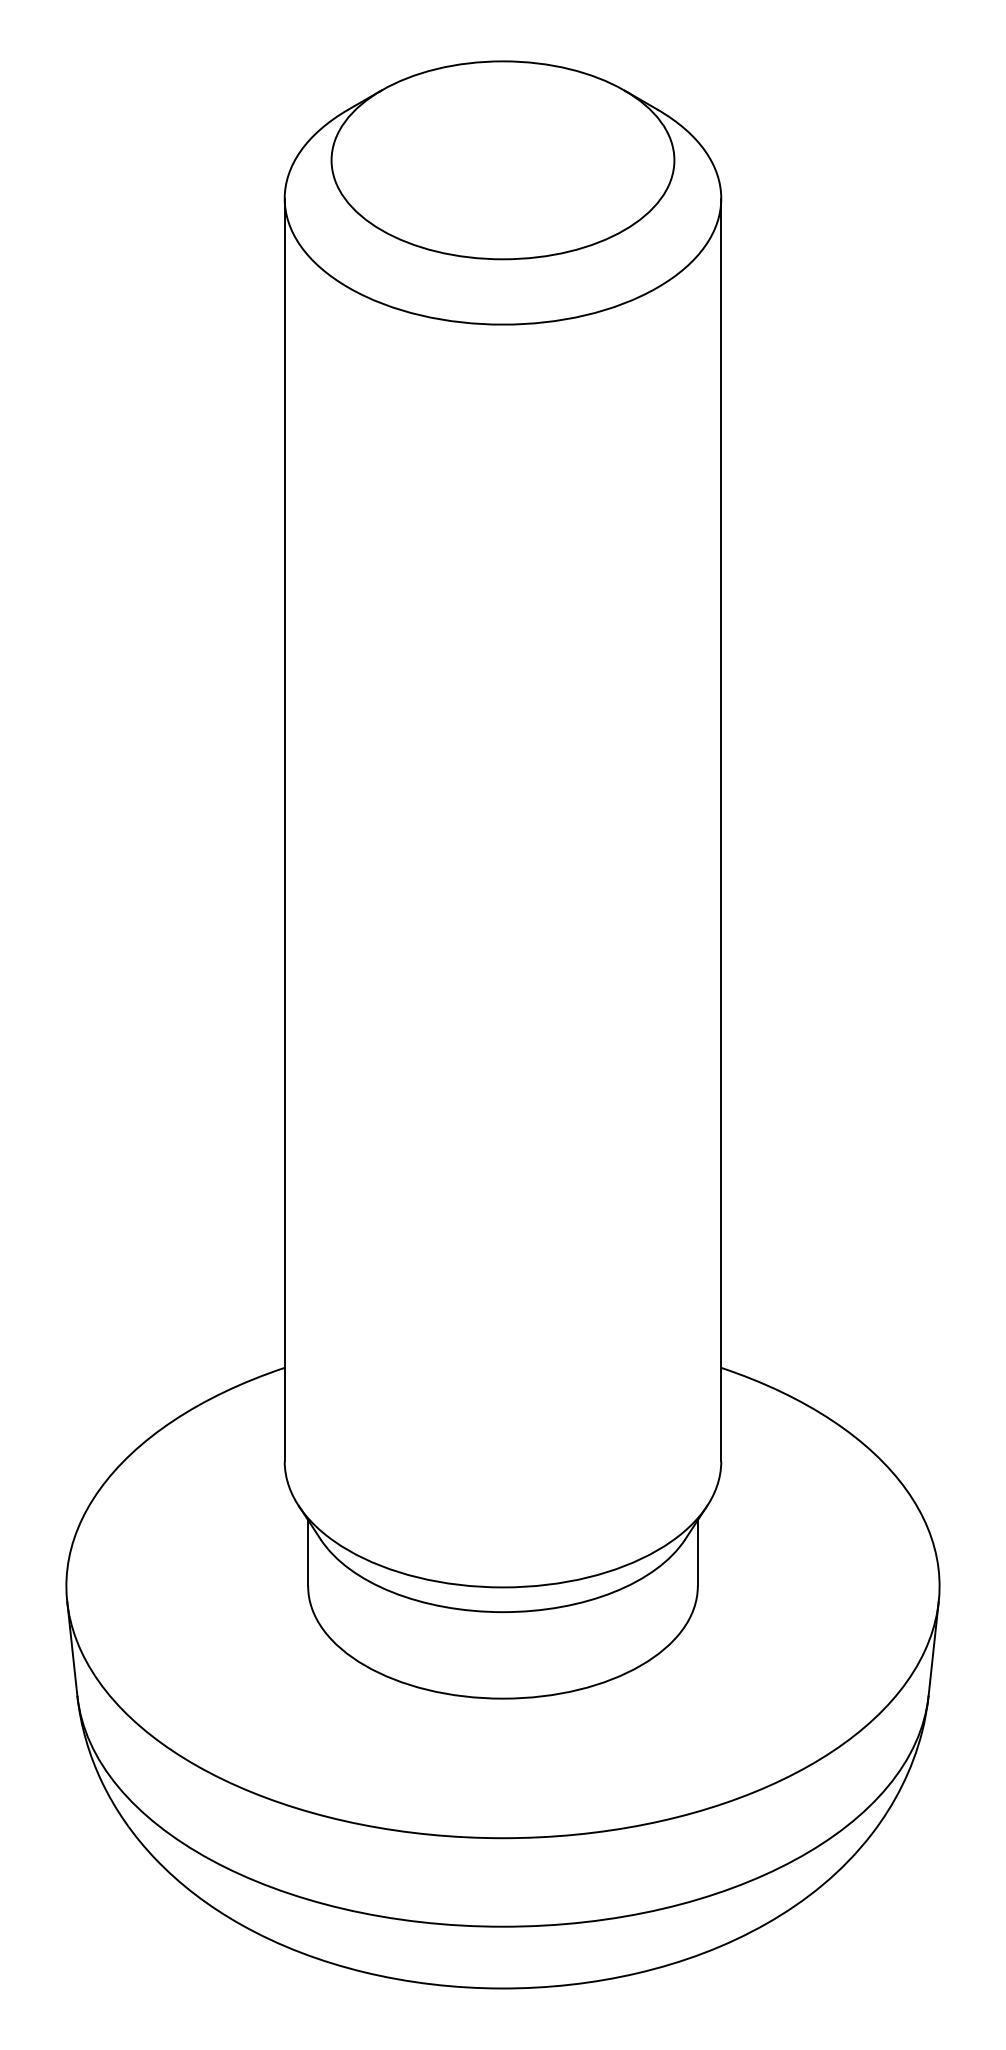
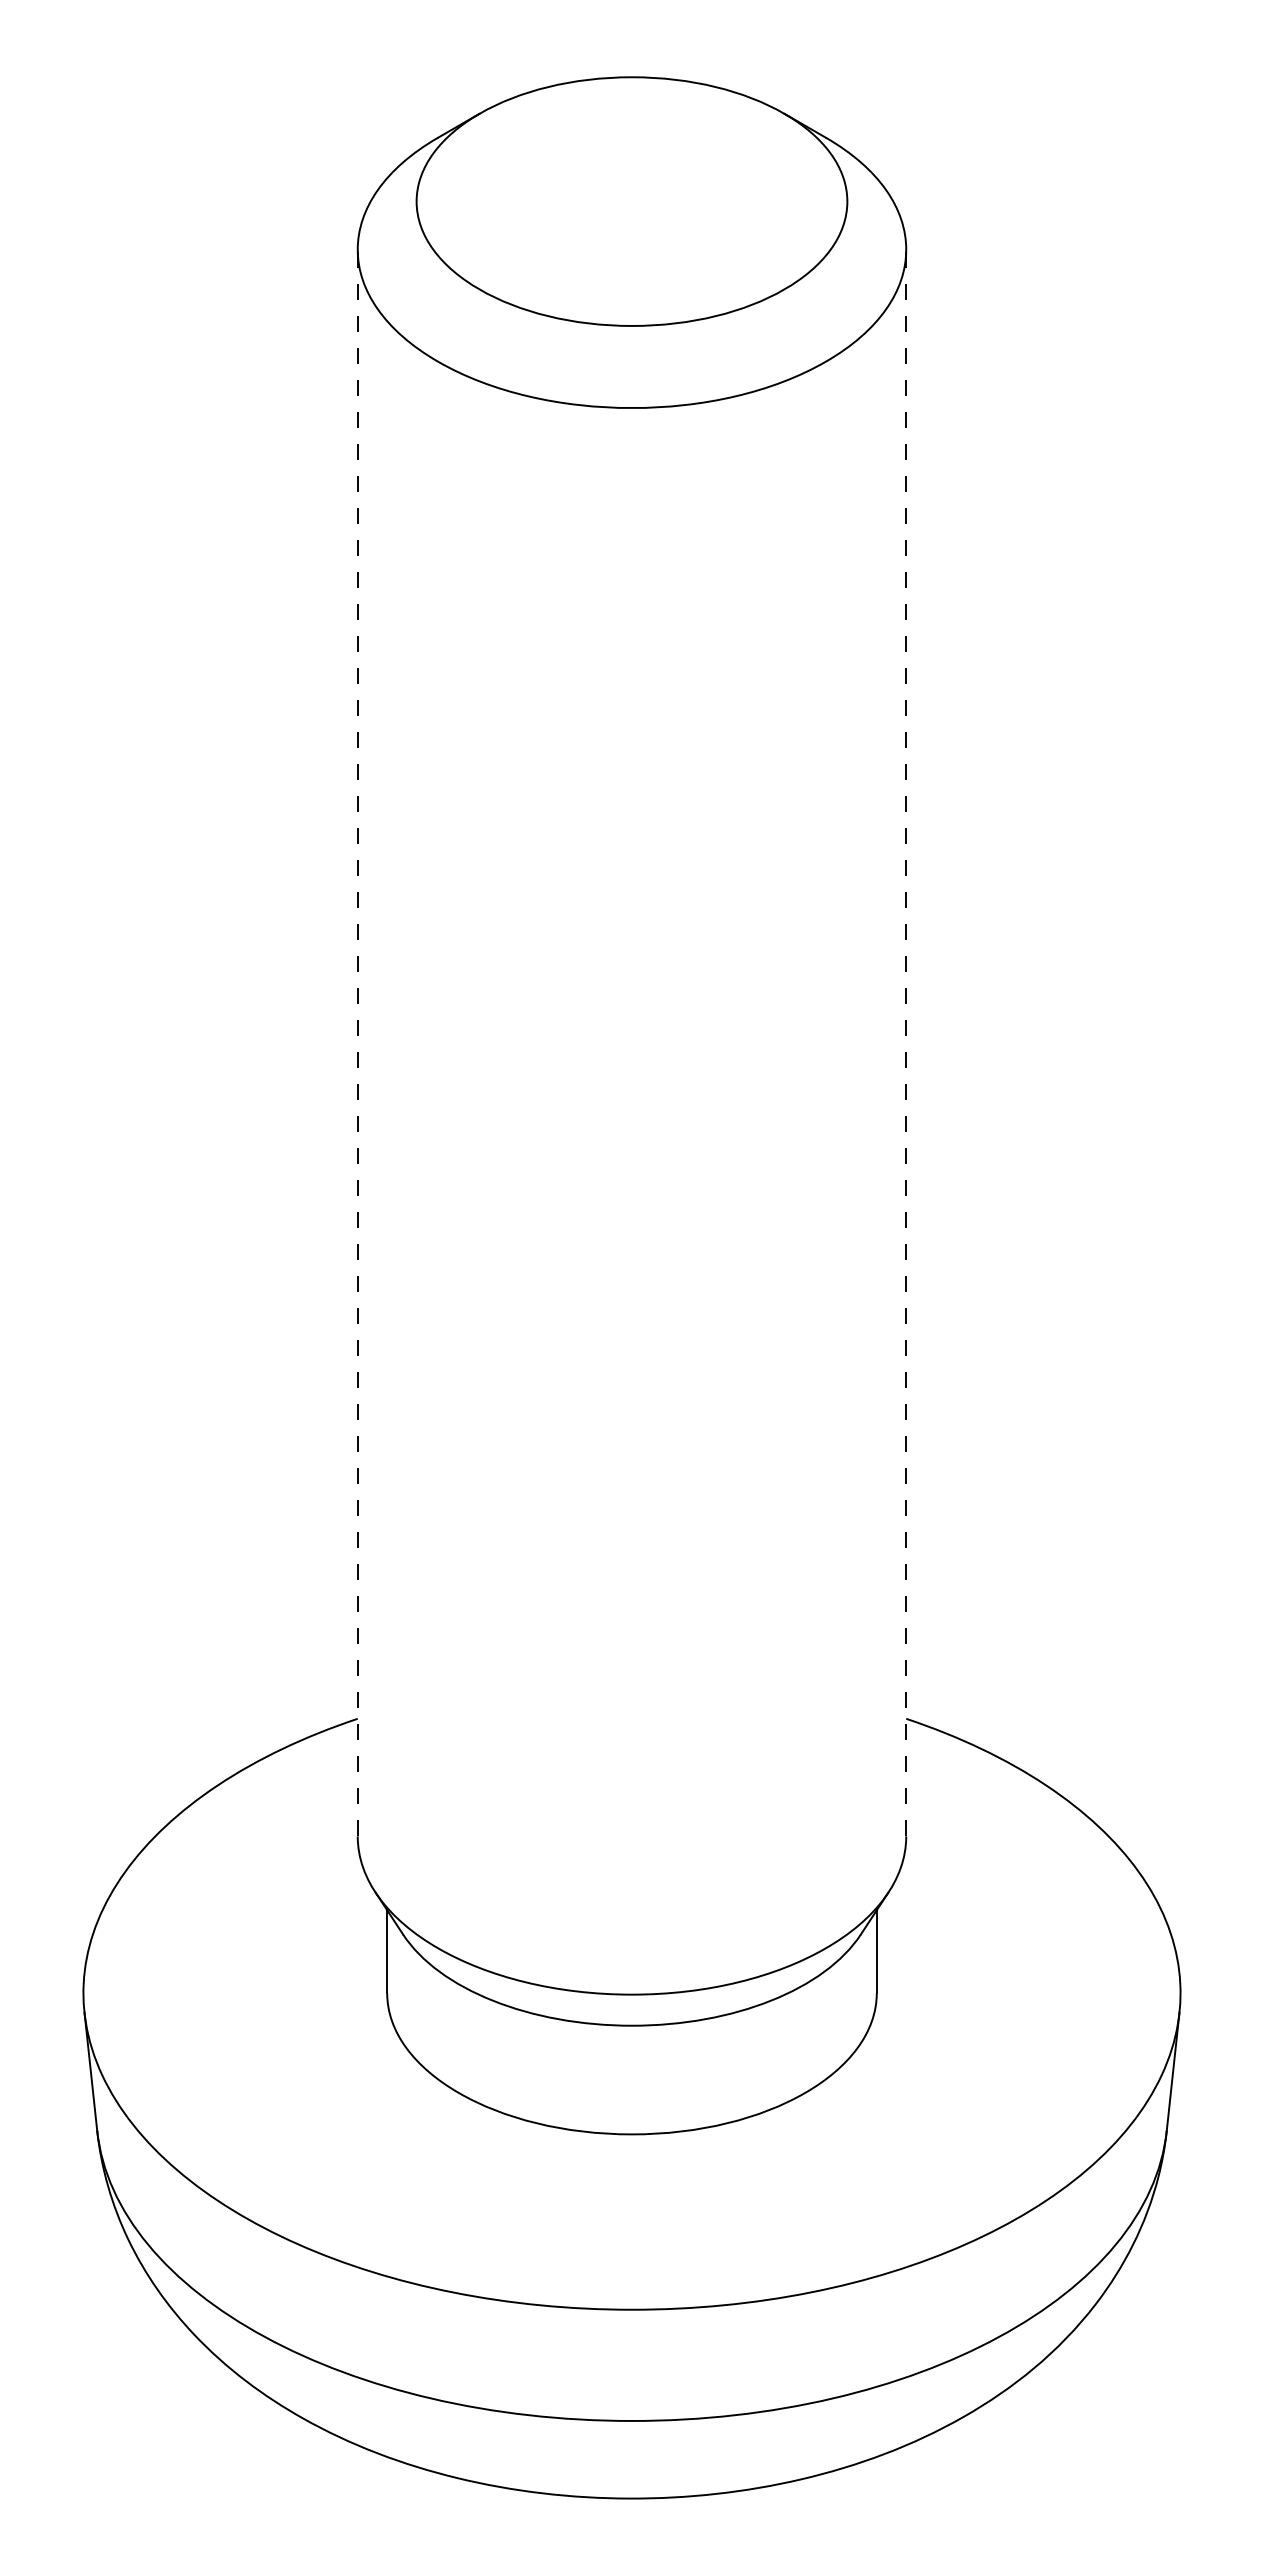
line: (284, 829) -> (357, 1042), solid -> dashed
line: (721, 829) -> (906, 1042), solid -> dashed

